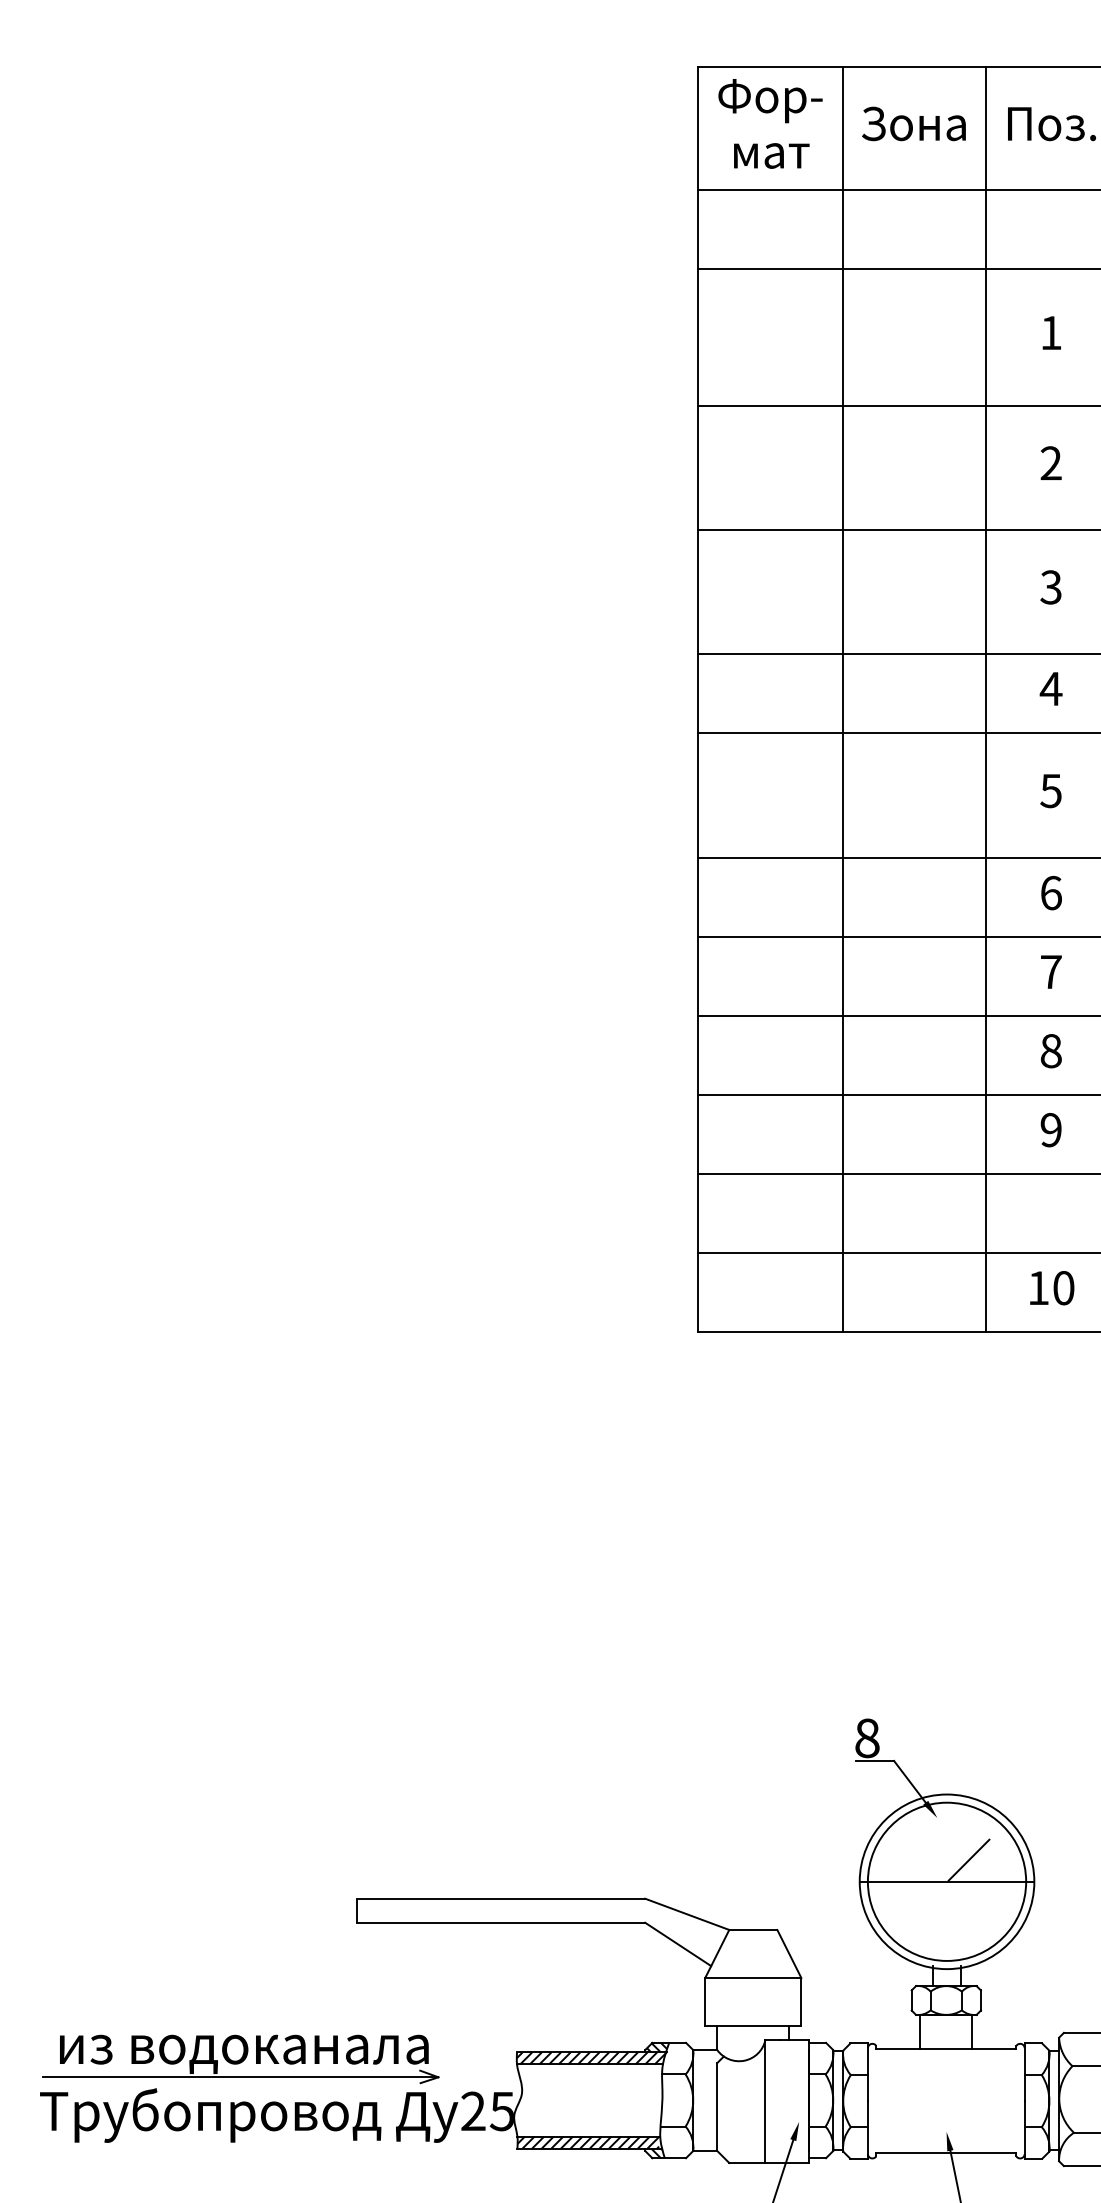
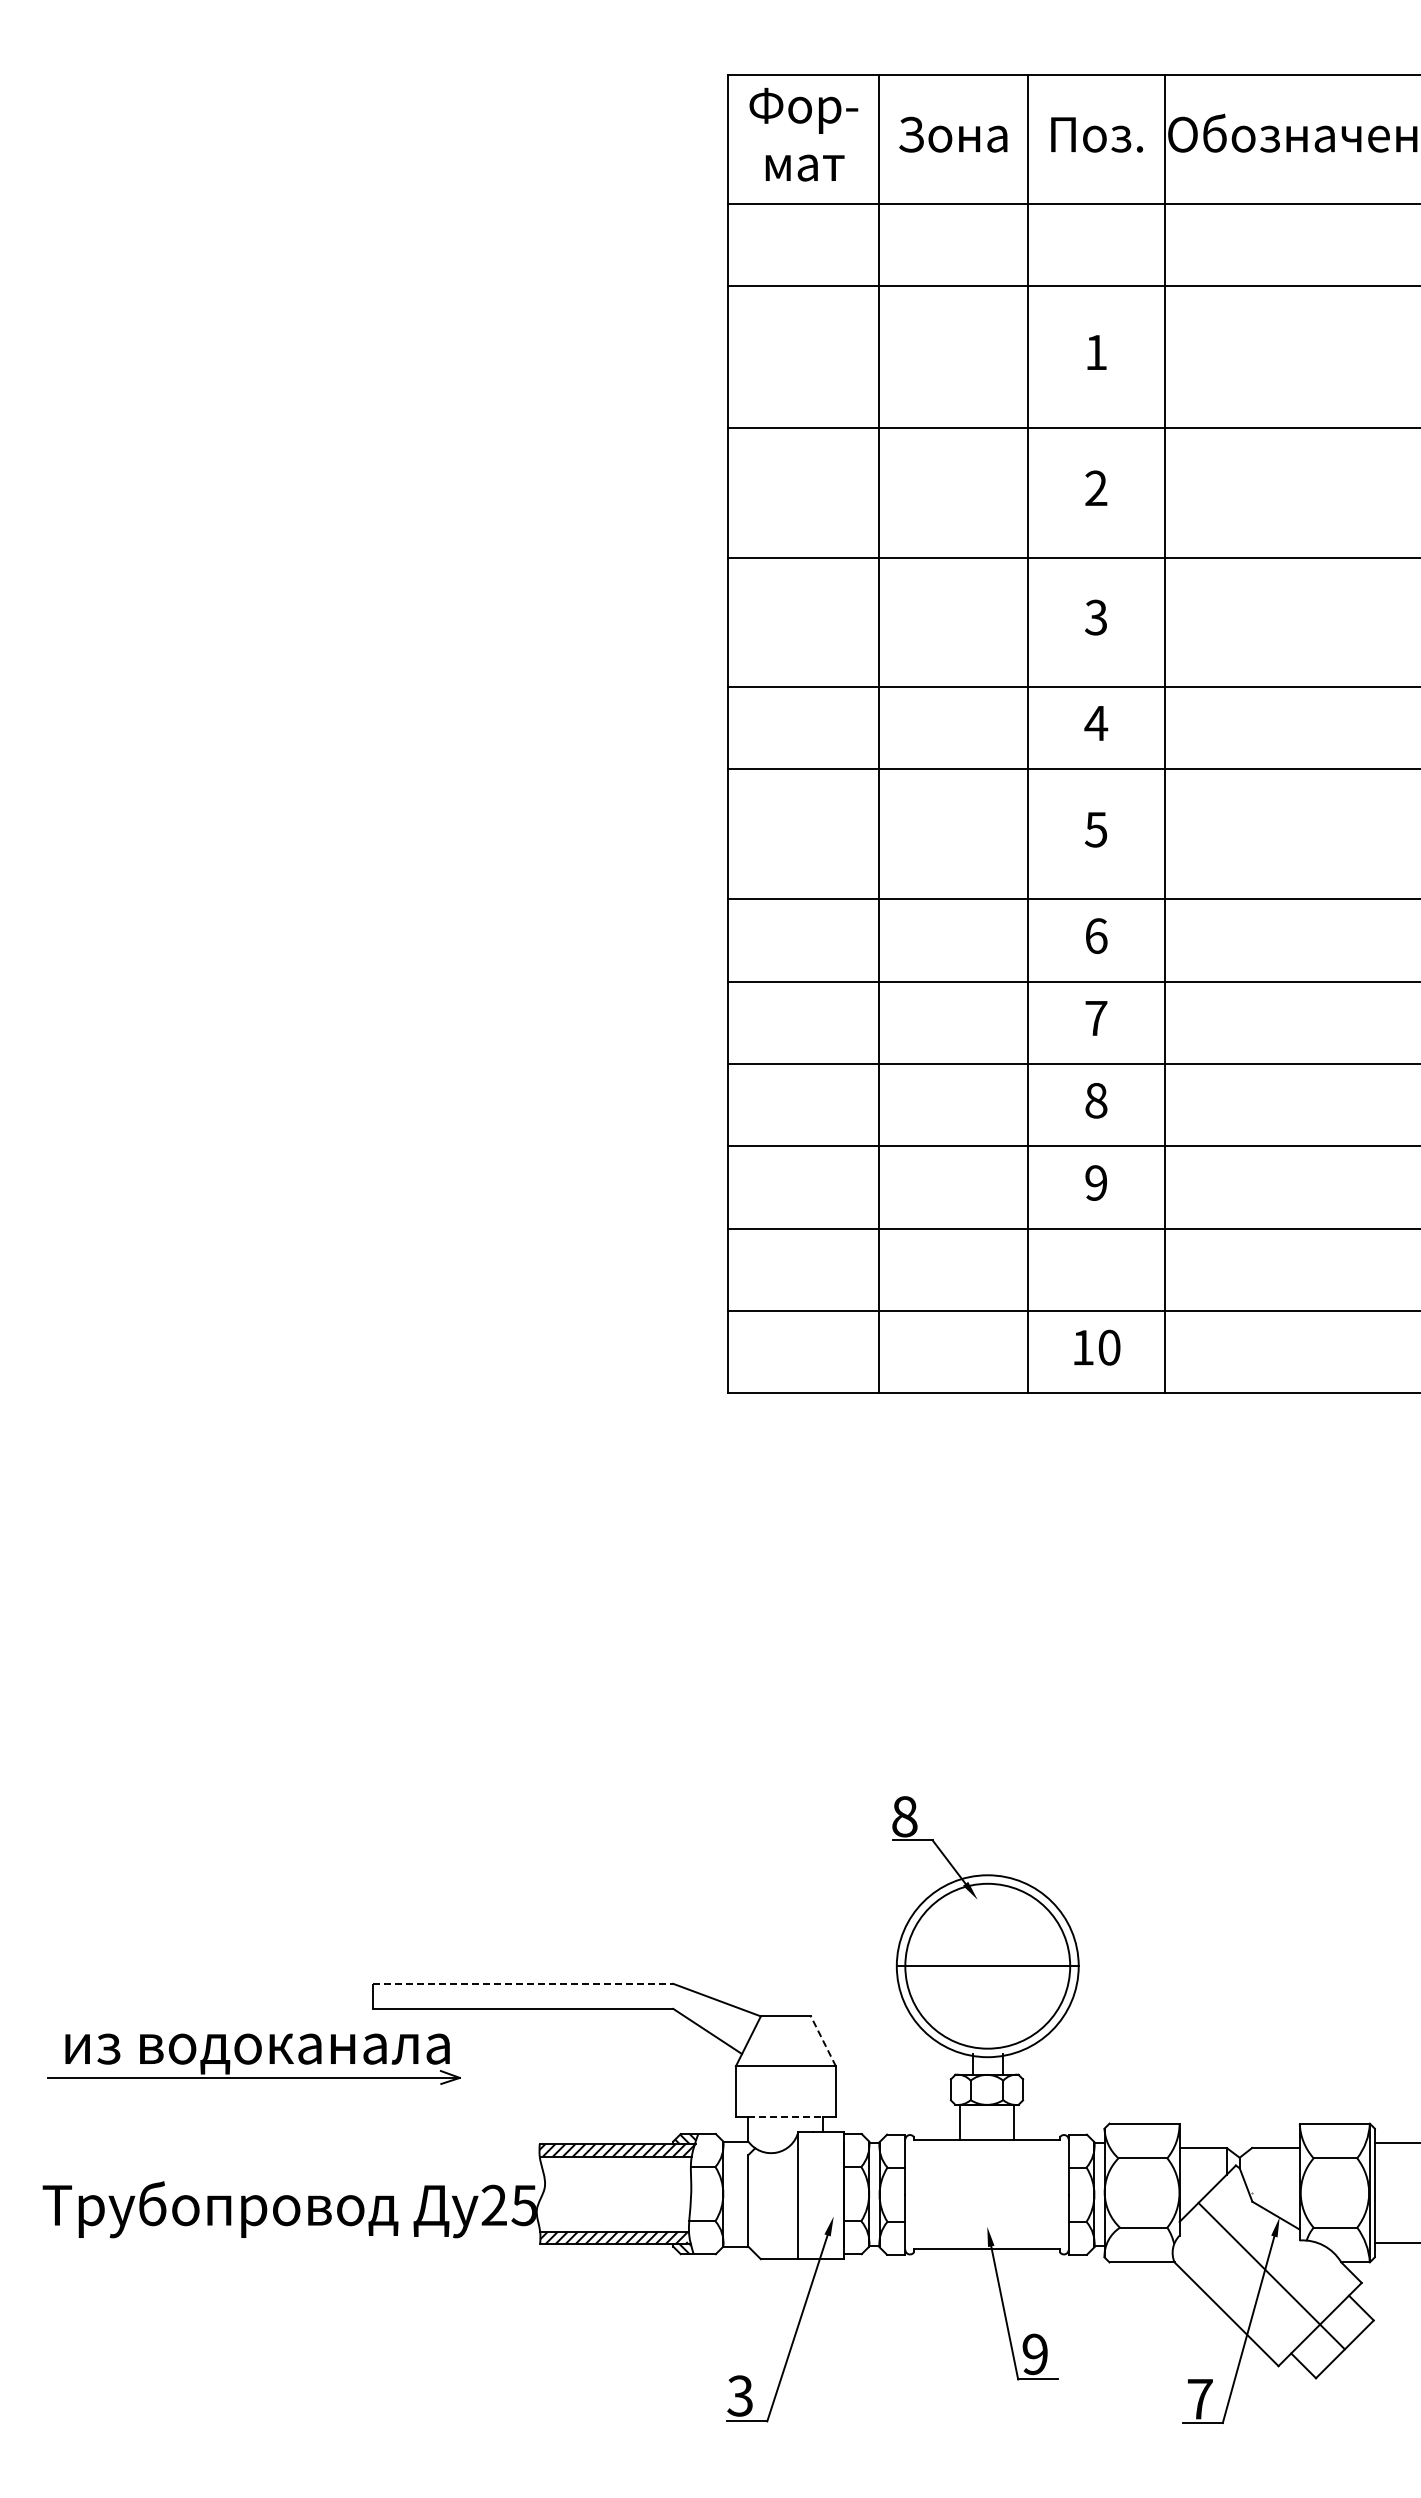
line: (968, 1860) -> (1010, 1943), removed
line: (501, 1898) -> (523, 1983), solid -> dashed
line: (789, 1954) -> (823, 2041), solid -> dashed
line: (752, 2026) -> (785, 2116), solid -> dashed
part: (240, 2058) -> (253, 2058), moved

